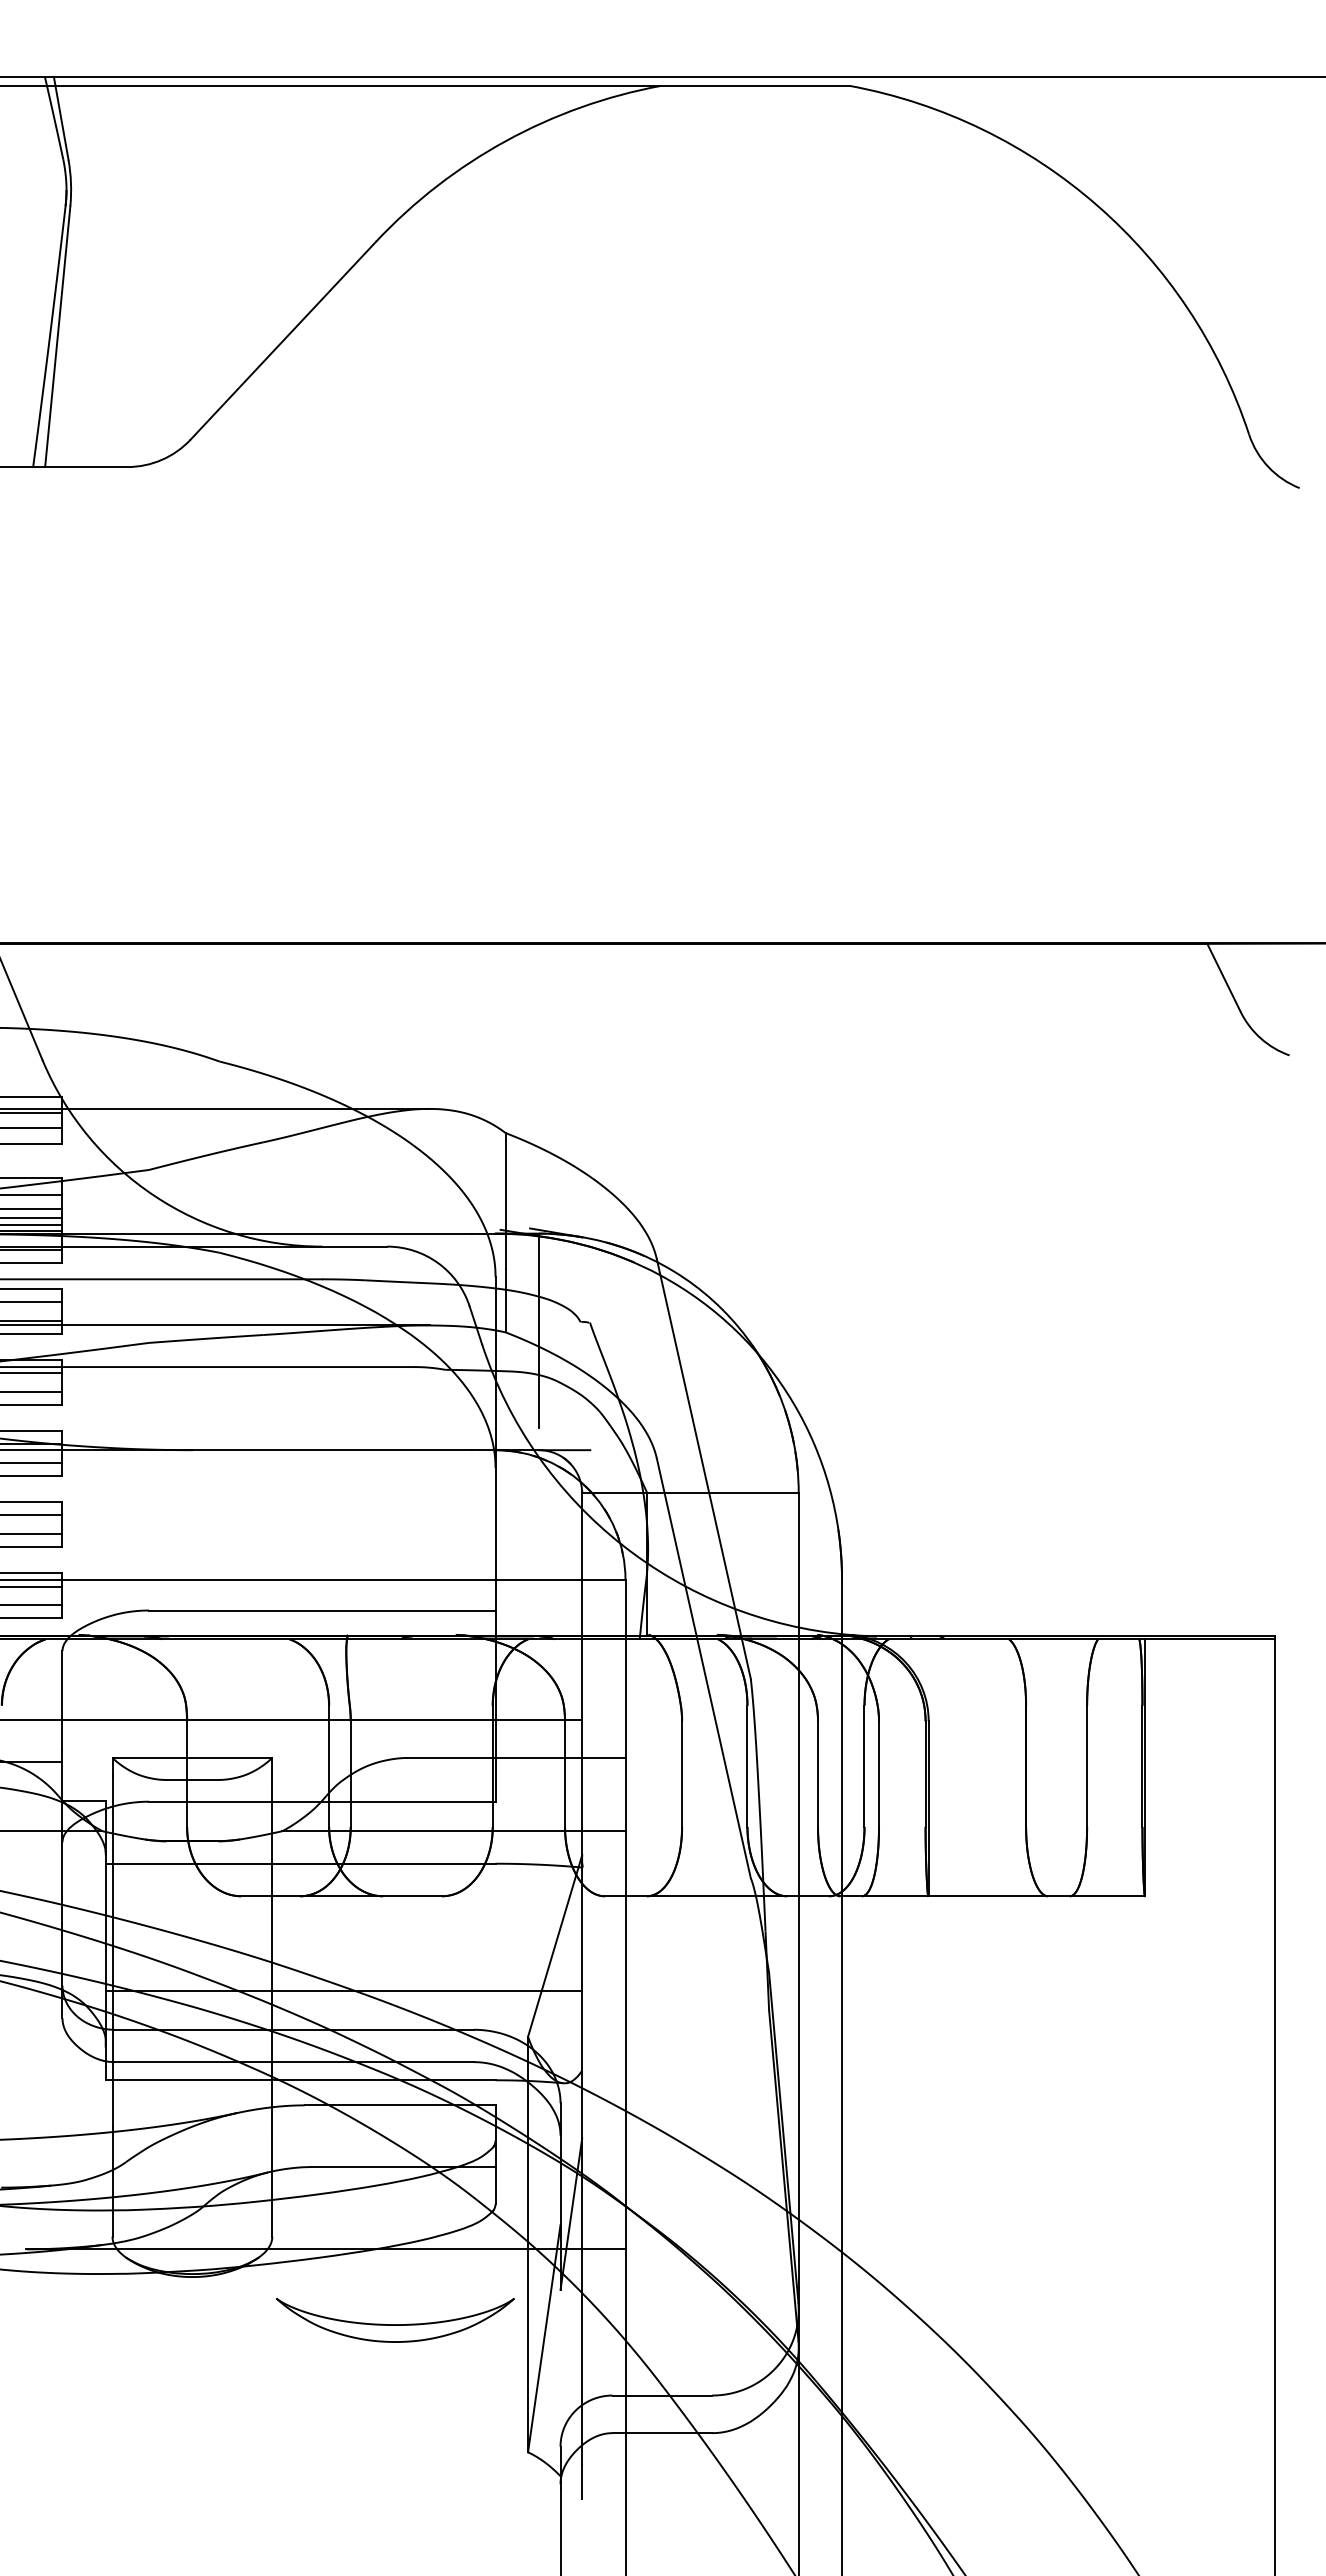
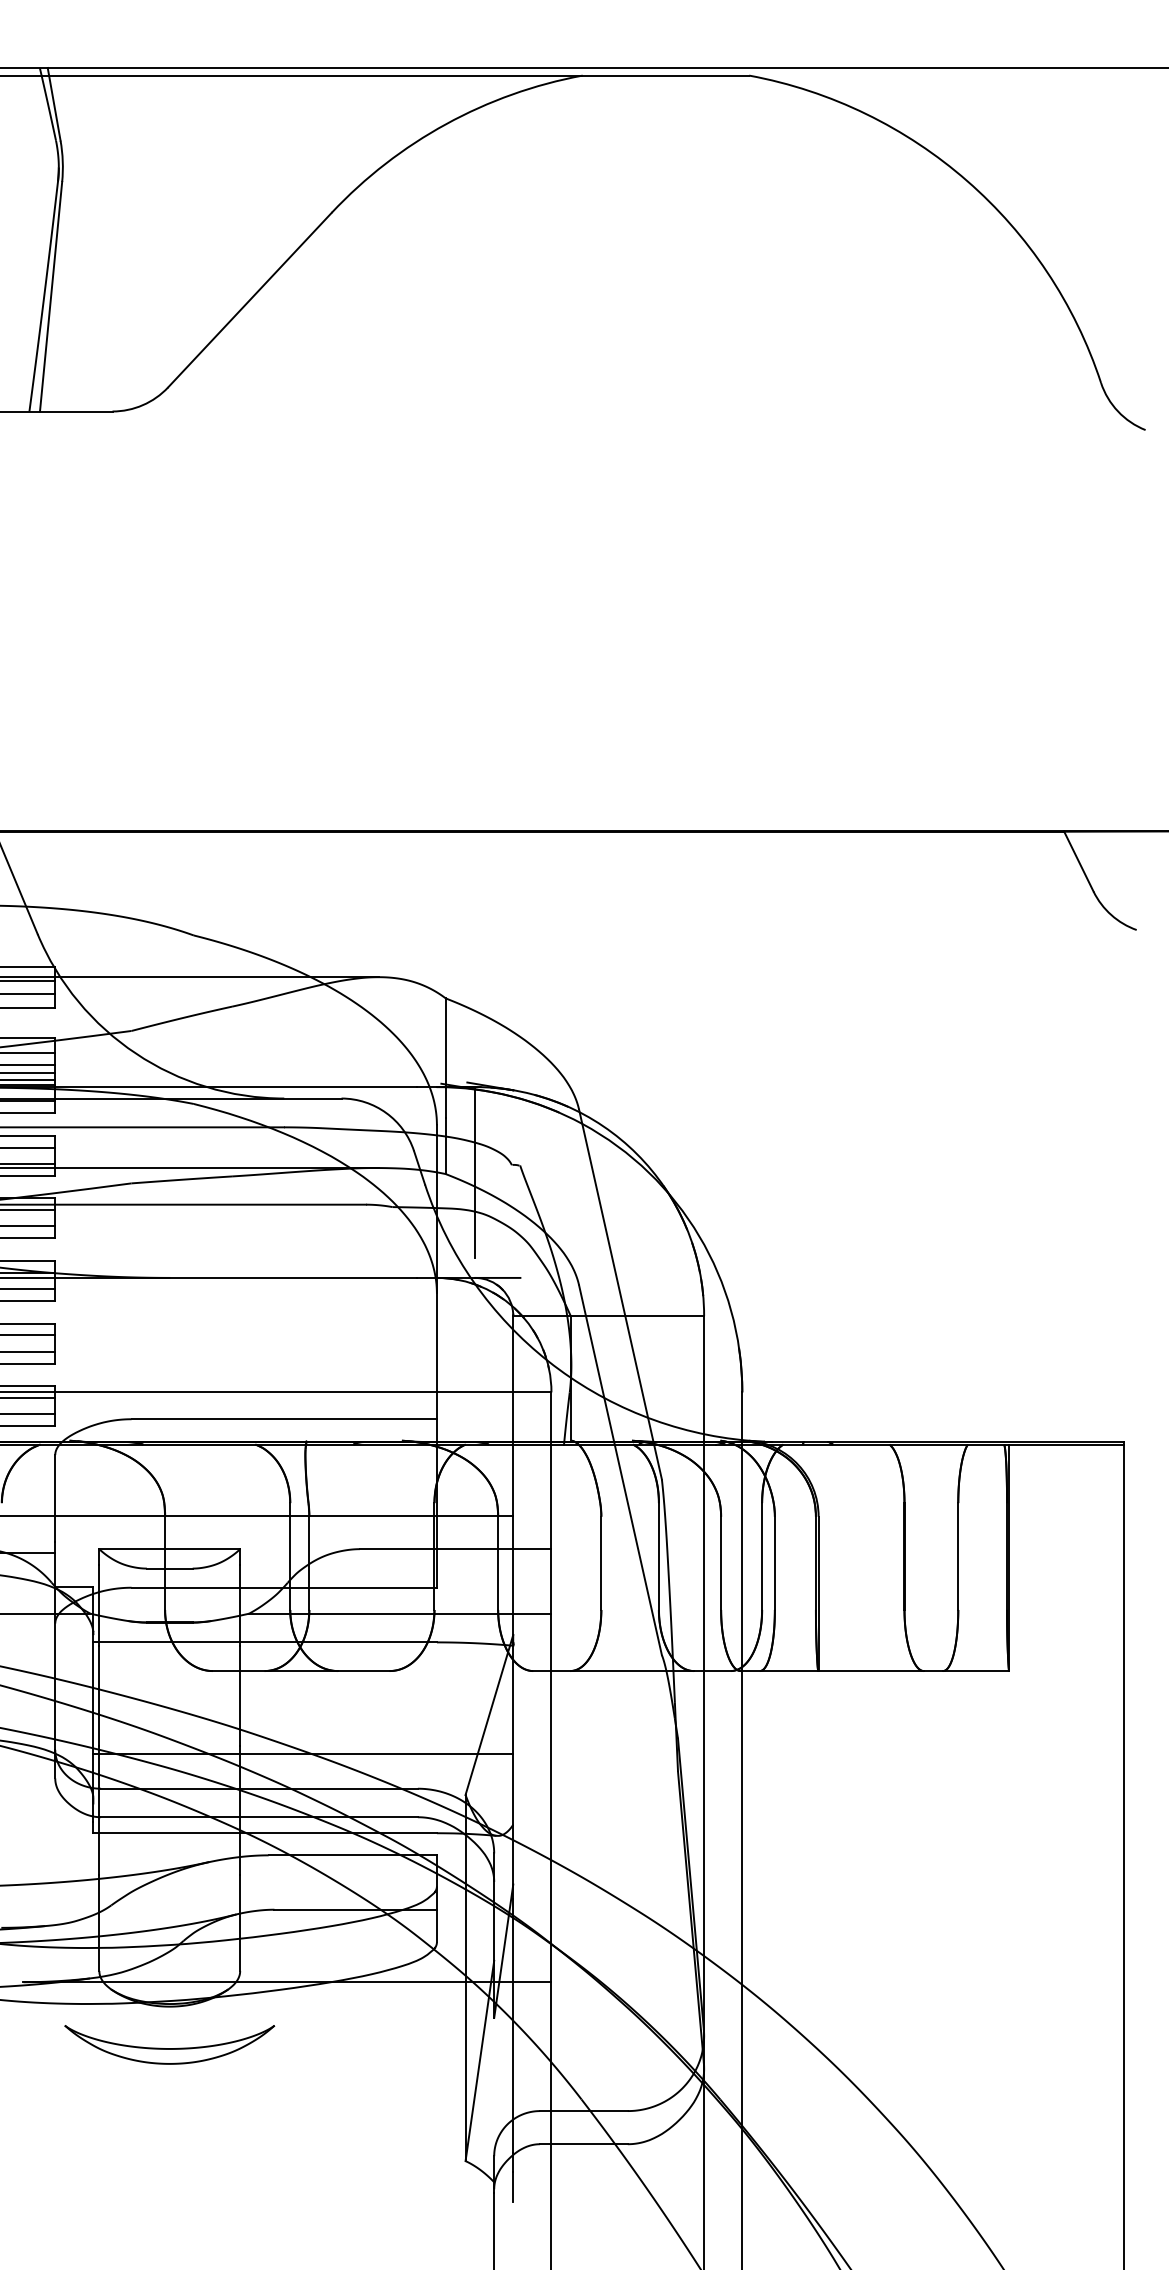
part: (395, 2319) -> (169, 2044), moved

